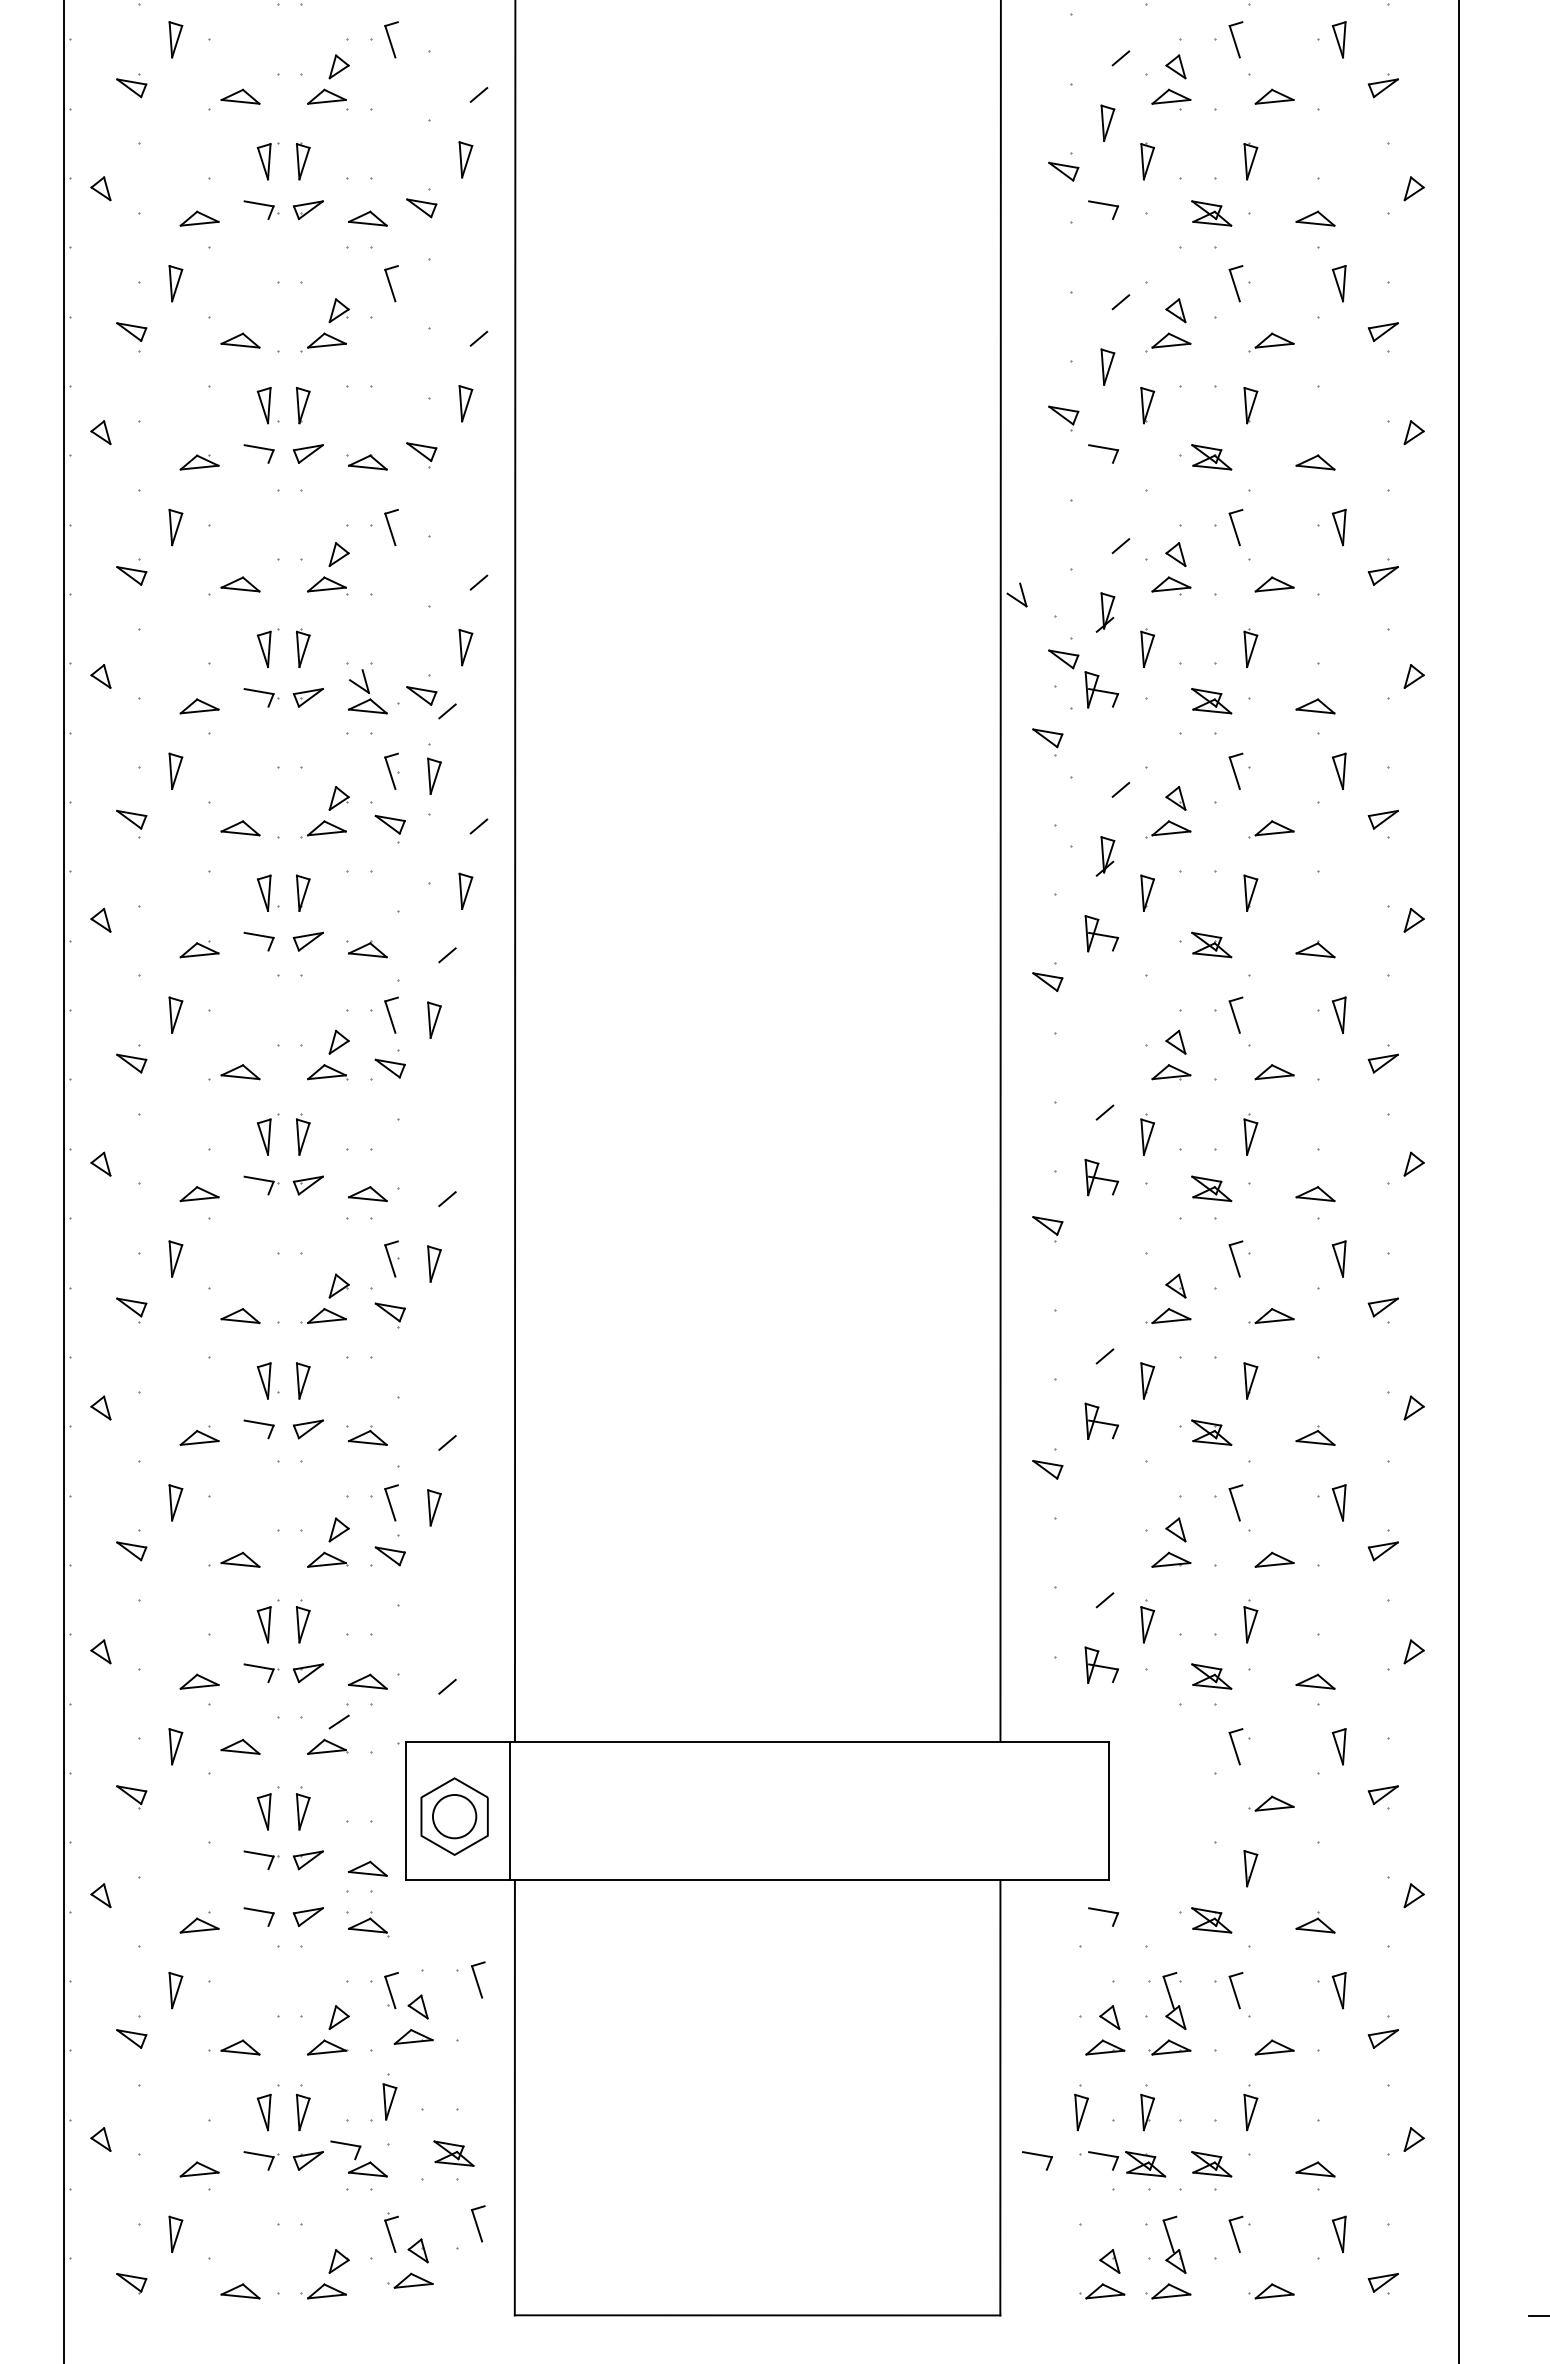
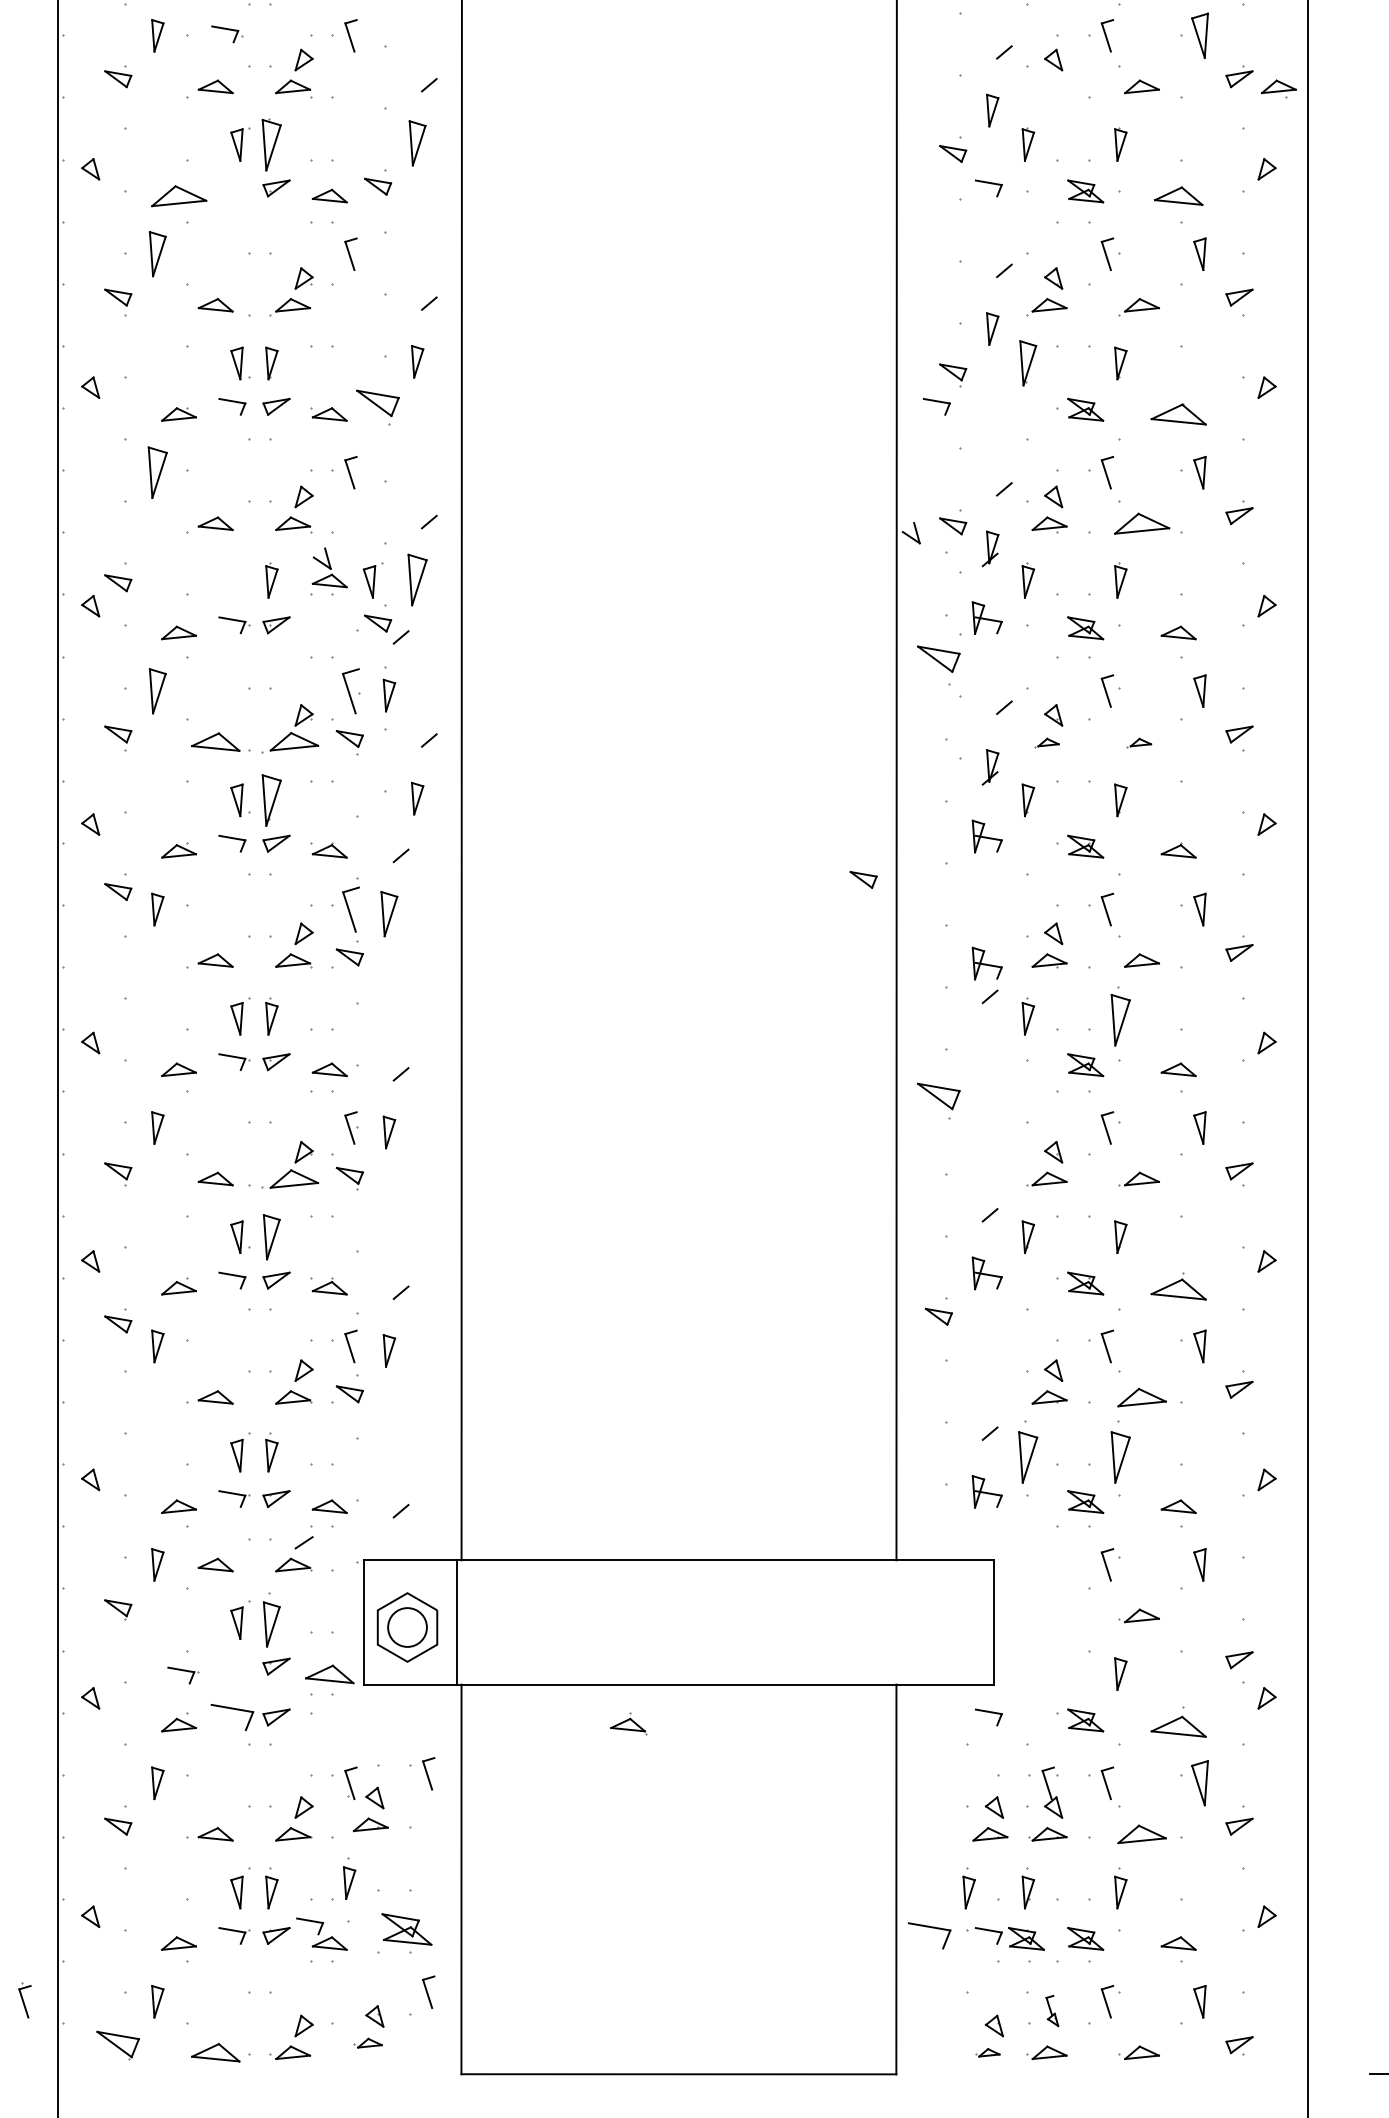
part: (1338, 39) -> (1199, 35), size x1.4
part: (1171, 99) -> (1279, 89), moved
part: (465, 159) -> (417, 143), size x1.4
part: (303, 161) -> (272, 144), size x1.6
part: (261, 209) -> (227, 33), moved
part: (199, 218) -> (178, 195), size x1.6
part: (1315, 218) -> (1178, 195), size x1.4
part: (175, 283) -> (157, 254), size x1.4
part: (1147, 405) -> (1028, 363), size x1.4
part: (1103, 453) -> (936, 406), moved
part: (421, 455) -> (377, 408), size x1.6
part: (1315, 462) -> (1178, 414), size x1.6
part: (175, 527) -> (157, 472), size x1.6
part: (131, 575) -> (118, 582), moved
part: (1274, 584) -> (1141, 523), size x1.6
part: (267, 647) -> (372, 580), moved
part: (465, 647) -> (417, 580), size x1.6
part: (1063, 659) -> (952, 526), moved
part: (367, 691) -> (329, 567), moved
part: (1047, 742) -> (938, 665), size x1.6
part: (175, 770) -> (157, 690), size x1.4
part: (391, 770) -> (350, 690), size x1.4
part: (240, 828) -> (215, 742), size x1.4
part: (323, 829) -> (290, 743), size x1.4
part: (1168, 829) -> (1046, 743), size x0.6
part: (1271, 829) -> (1139, 743), size x0.6
part: (303, 892) -> (272, 799), size x1.6
part: (1047, 981) -> (863, 879), moved
part: (391, 1014) -> (350, 908), size x1.4
part: (434, 1019) -> (389, 913), size x1.4
part: (131, 1063) -> (118, 891), moved
part: (1250, 1134) -> (1120, 1016), size x1.6
part: (1101, 1177) -> (986, 963), moved
part: (1047, 1229) -> (938, 1101), size x1.6
part: (323, 1315) -> (290, 1178), size x1.4
part: (303, 1380) -> (272, 1236), size x1.4
part: (1315, 1435) -> (1178, 1286), size x1.6
part: (131, 1551) -> (118, 1324), moved
part: (1274, 1559) -> (1141, 1397), size x1.4
part: (1147, 1621) -> (1028, 1452), size x1.6
part: (1250, 1621) -> (1120, 1452), size x1.6
part: (1383, 1795) -> (1239, 1660), moved
part: (303, 1808) -> (272, 1620), size x1.4
part: (261, 1860) -> (183, 1675), moved
part: (367, 1868) -> (329, 1673), size x1.4
part: (258, 1916) -> (231, 1716), size x1.6
part: (1315, 1922) -> (1178, 1722), size x1.6
part: (368, 1924) -> (628, 1724), moved
part: (1338, 1990) -> (1199, 1783), size x1.4
part: (1274, 2047) -> (1141, 1834), size x1.4
part: (453, 2153) -> (406, 1929), size x1.4
part: (1037, 2160) -> (929, 1935), size x1.6
part: (391, 2232) -> (24, 2000), moved
part: (1174, 2244) -> (1052, 2010), size x0.6
part: (410, 2280) -> (367, 2043), size x0.7
part: (131, 2283) -> (118, 2045), size x1.6
part: (240, 2291) -> (215, 2052), size x1.4
part: (1102, 2291) -> (987, 2052), size x0.6

